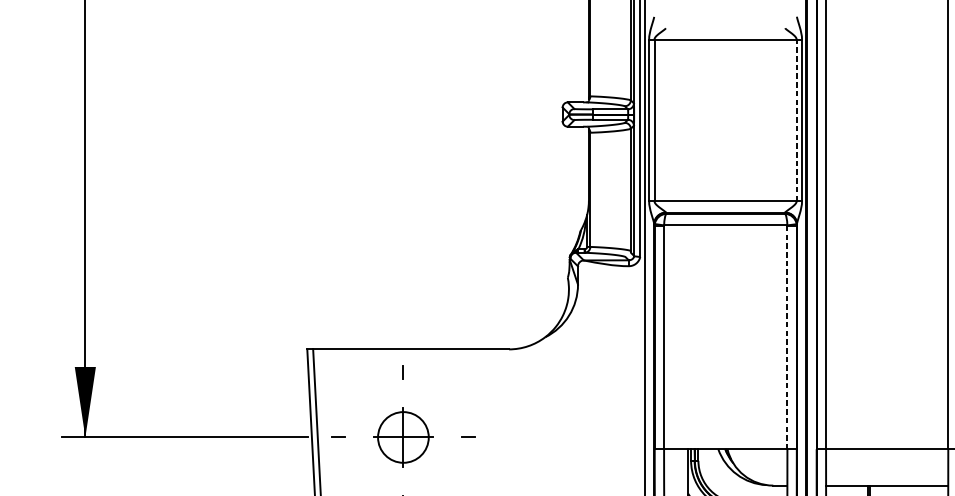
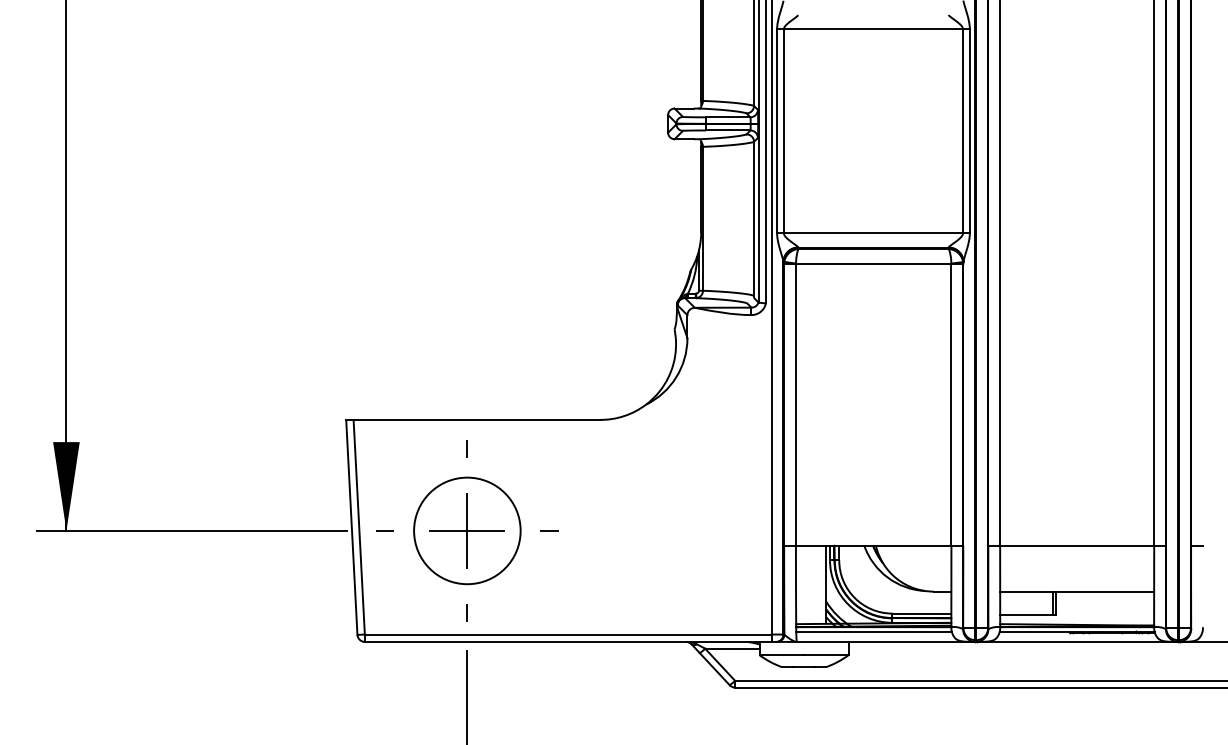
line: (797, 120) -> (963, 131), dashed -> solid
line: (787, 337) -> (951, 404), dashed -> solid
circle: (403, 437) -> (467, 530), size x1.67

